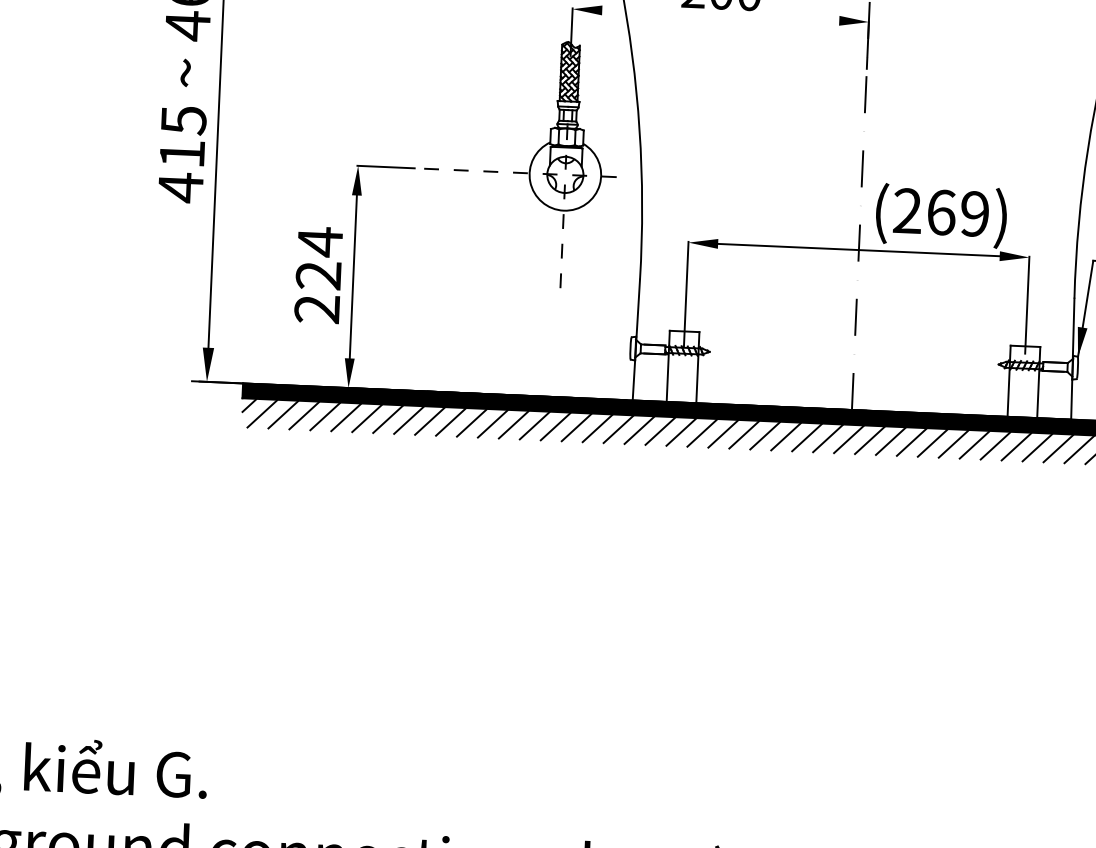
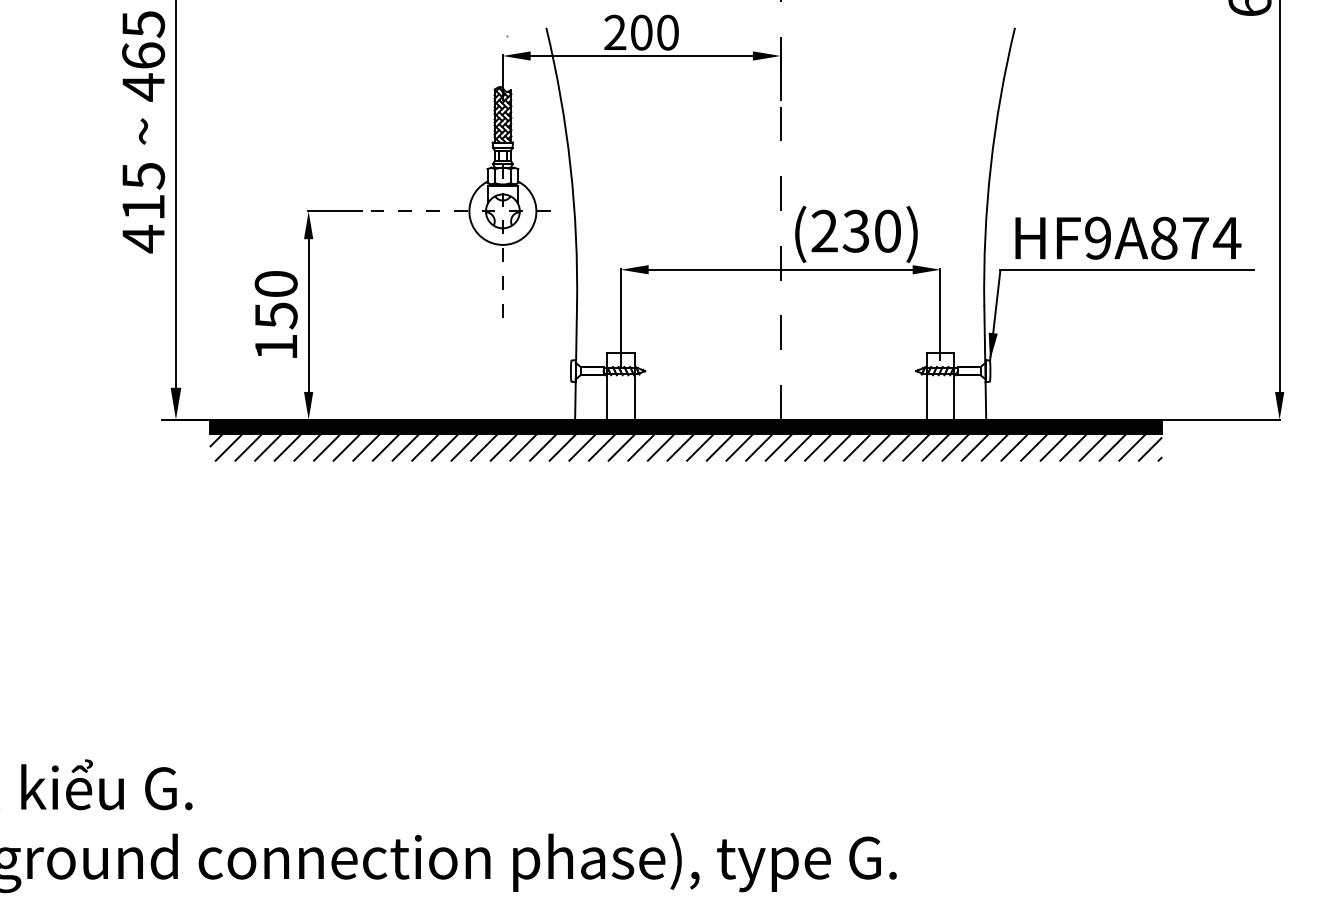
line: (720, 16) -> (641, 56), added
text: (957, 212) -> (871, 230), (269) -> (230)
text: (317, 275) -> (275, 315), 224 -> 150

